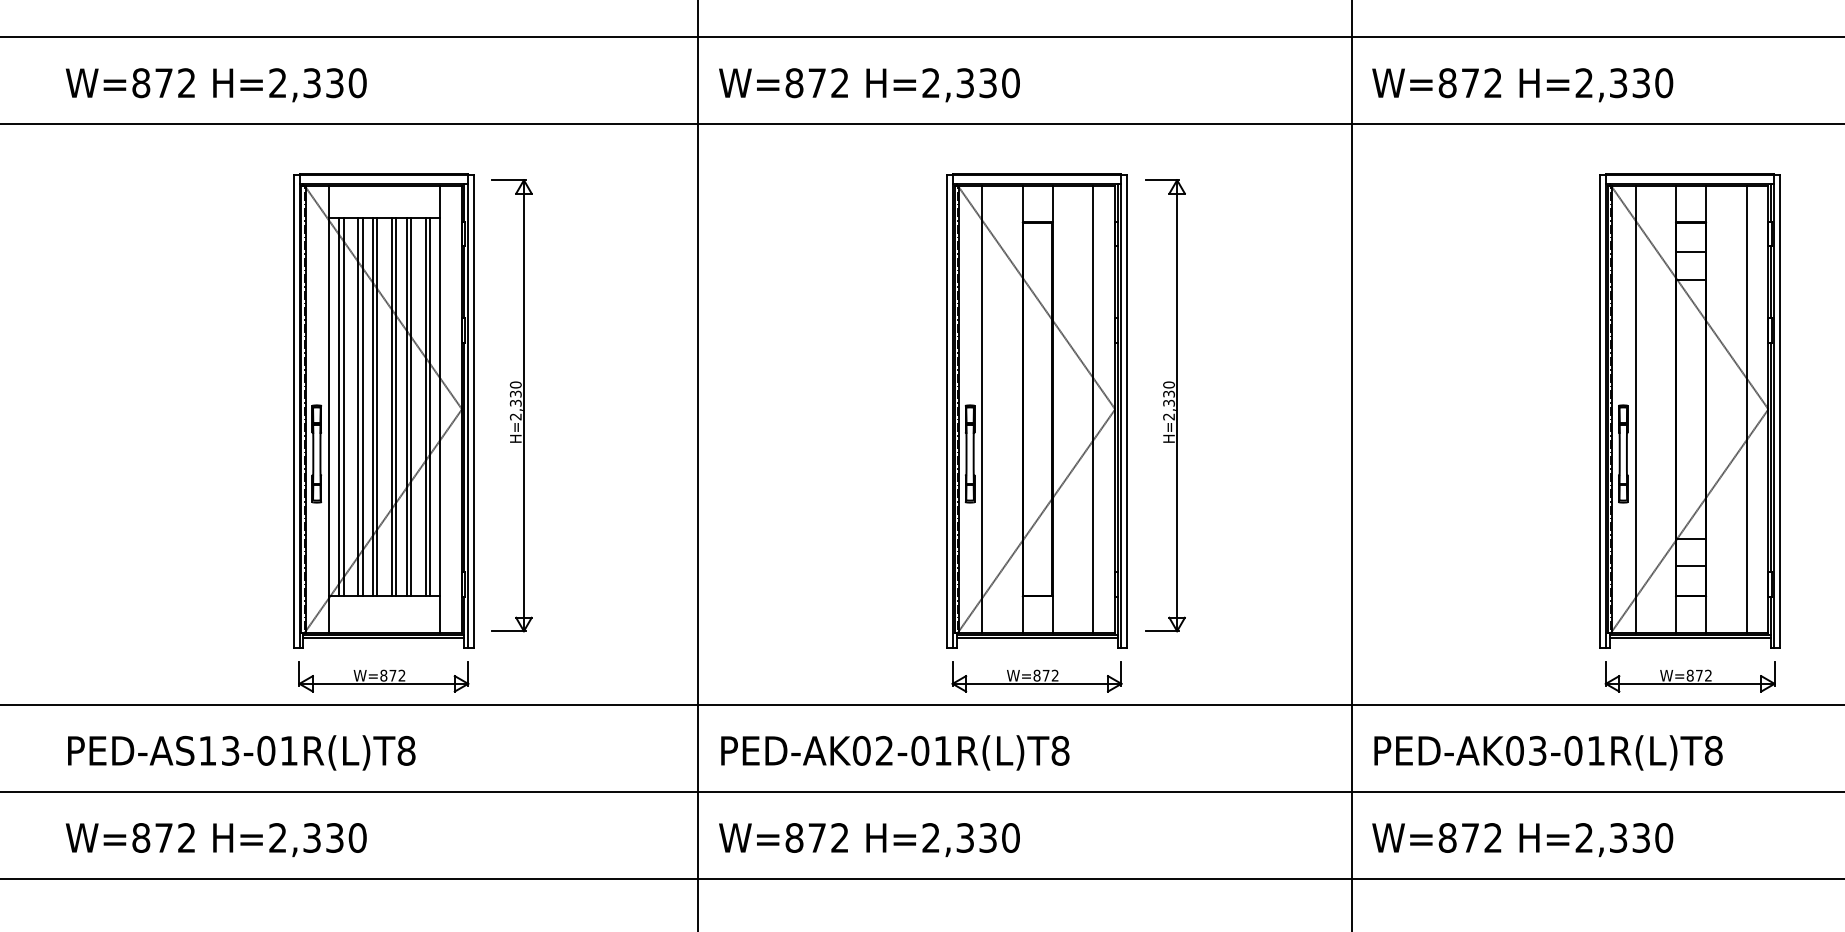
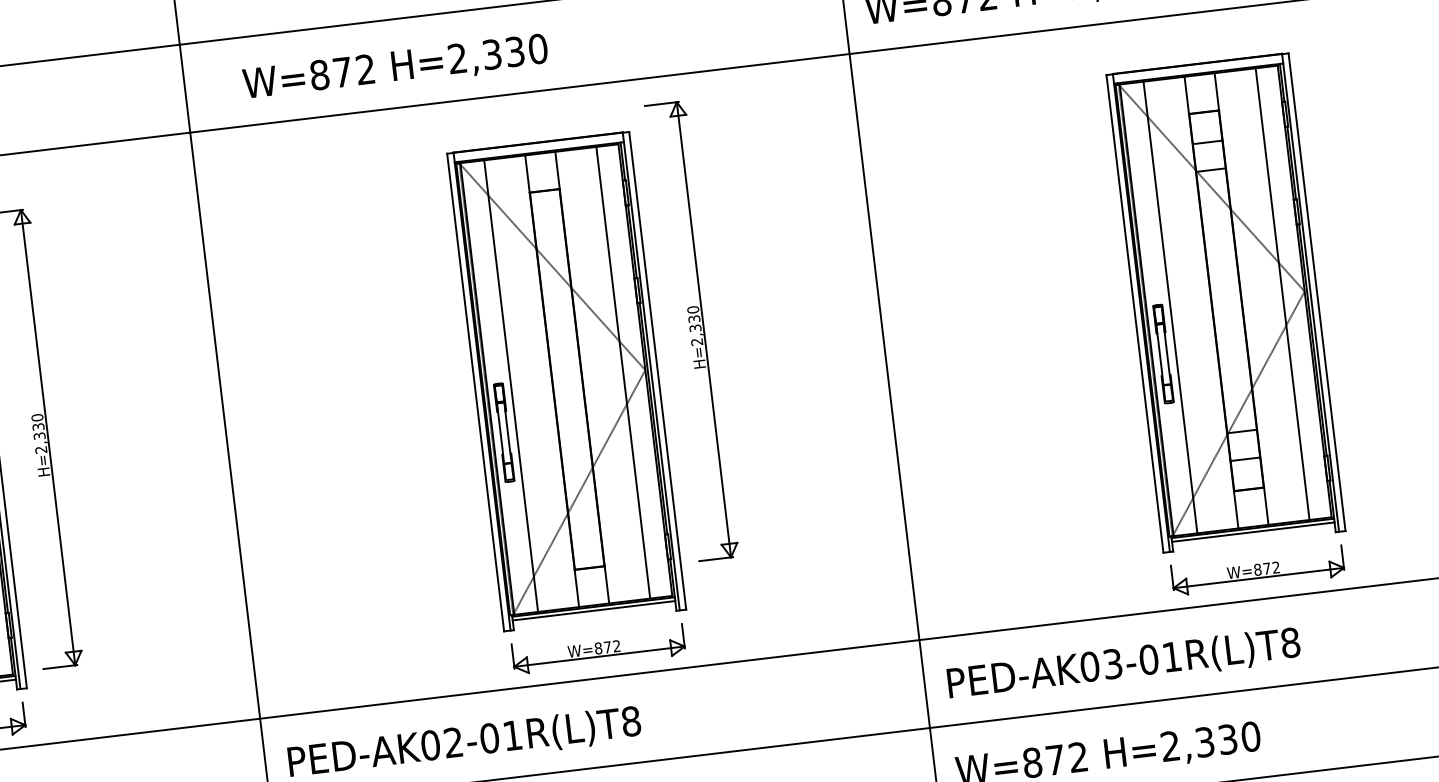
text: (869, 85) -> (395, 68), moved
part: (1165, 405) -> (692, 330), moved

